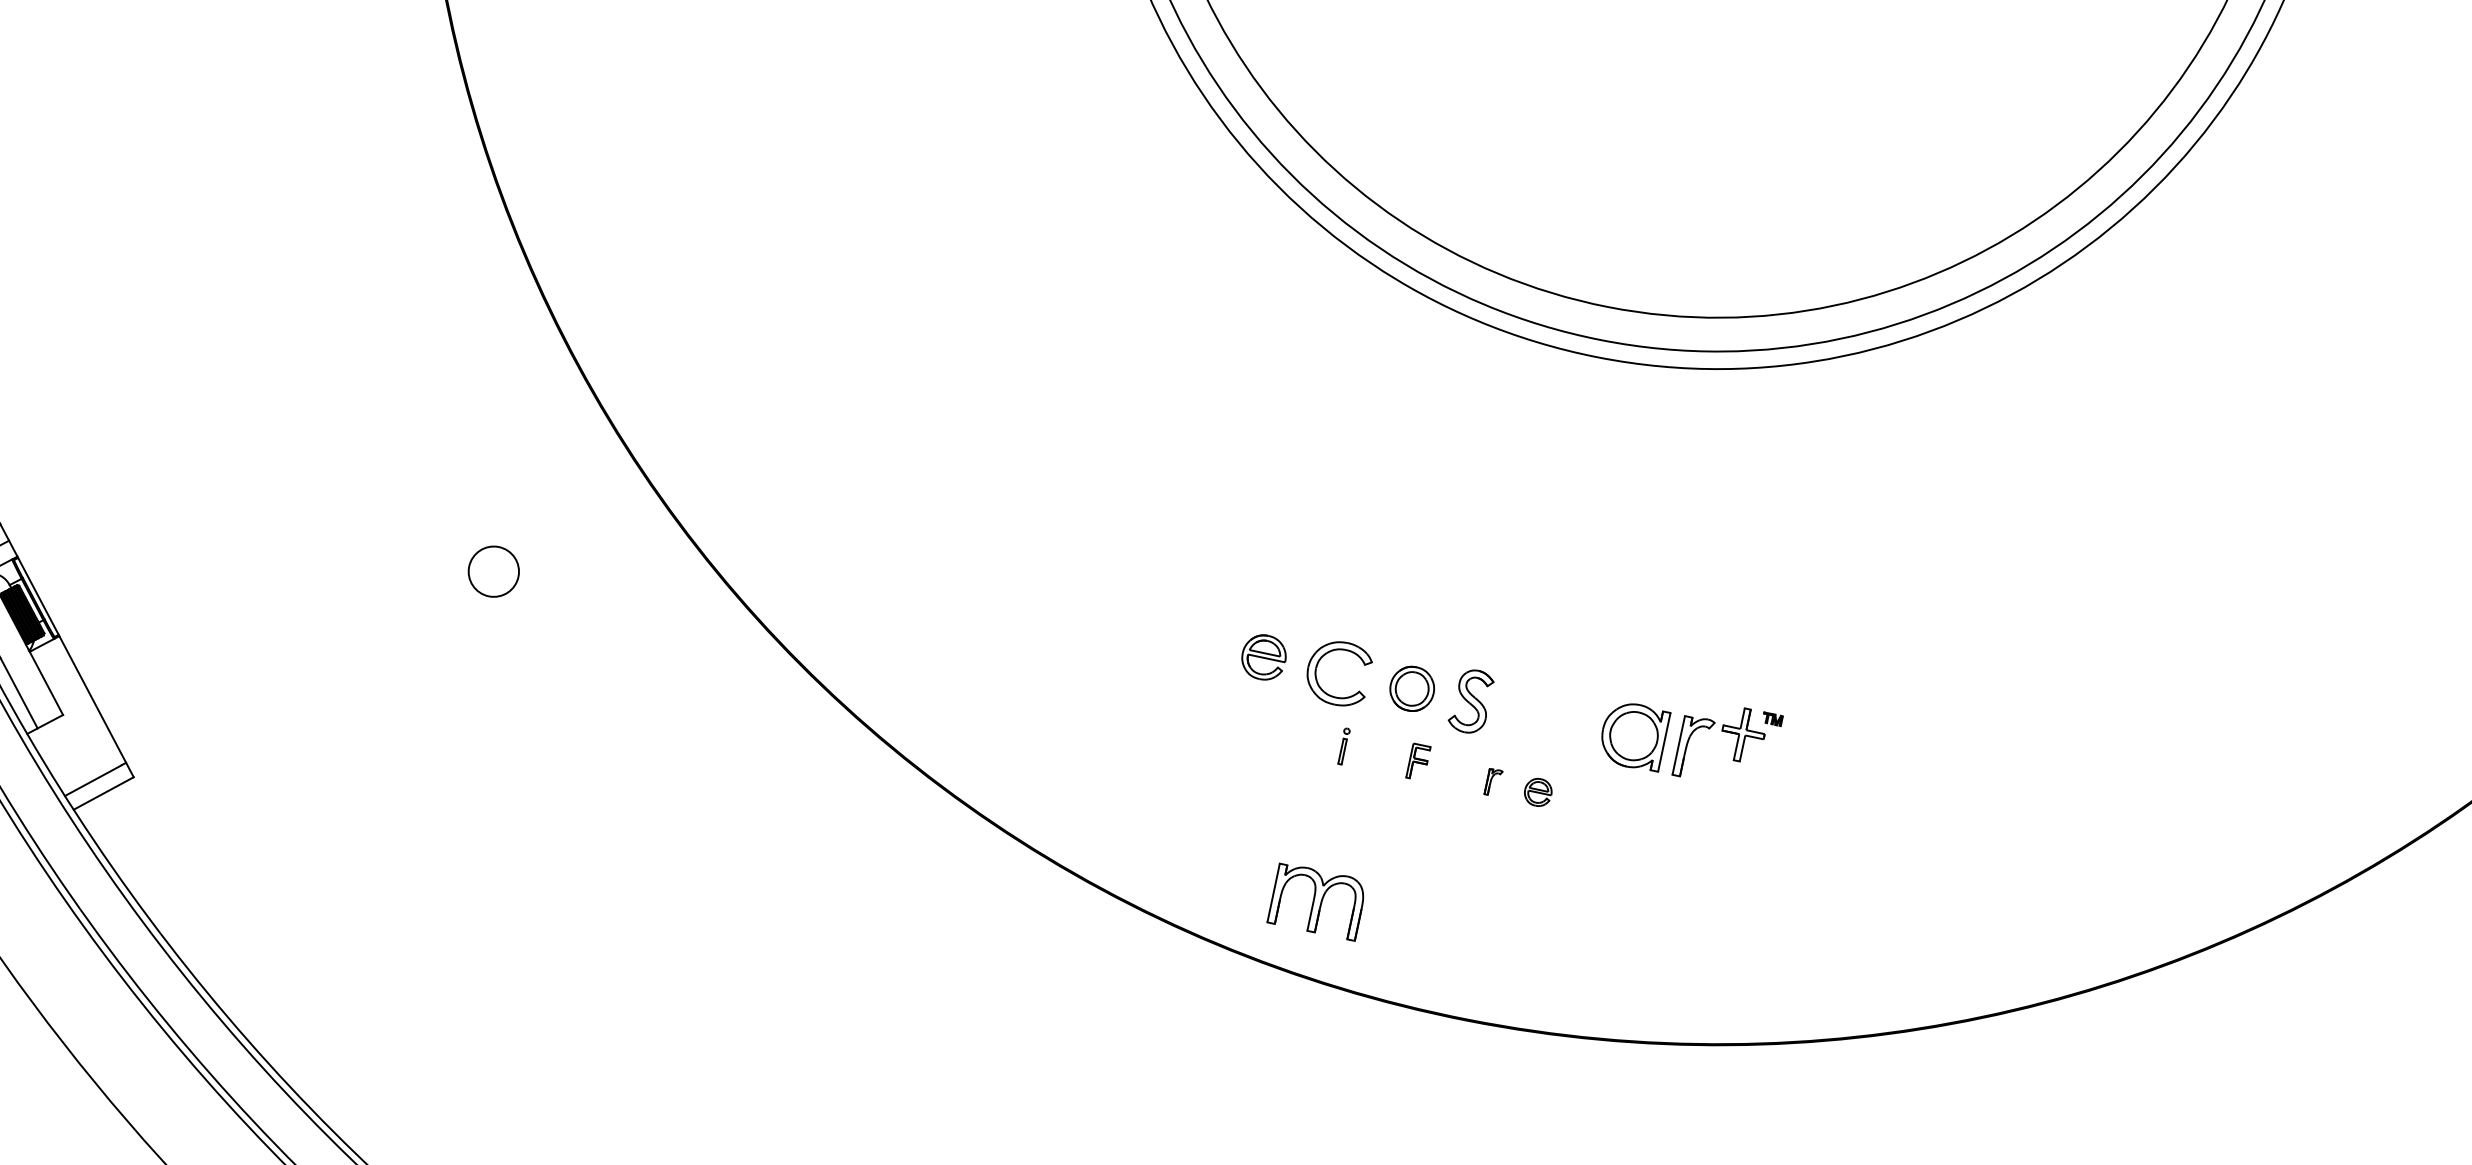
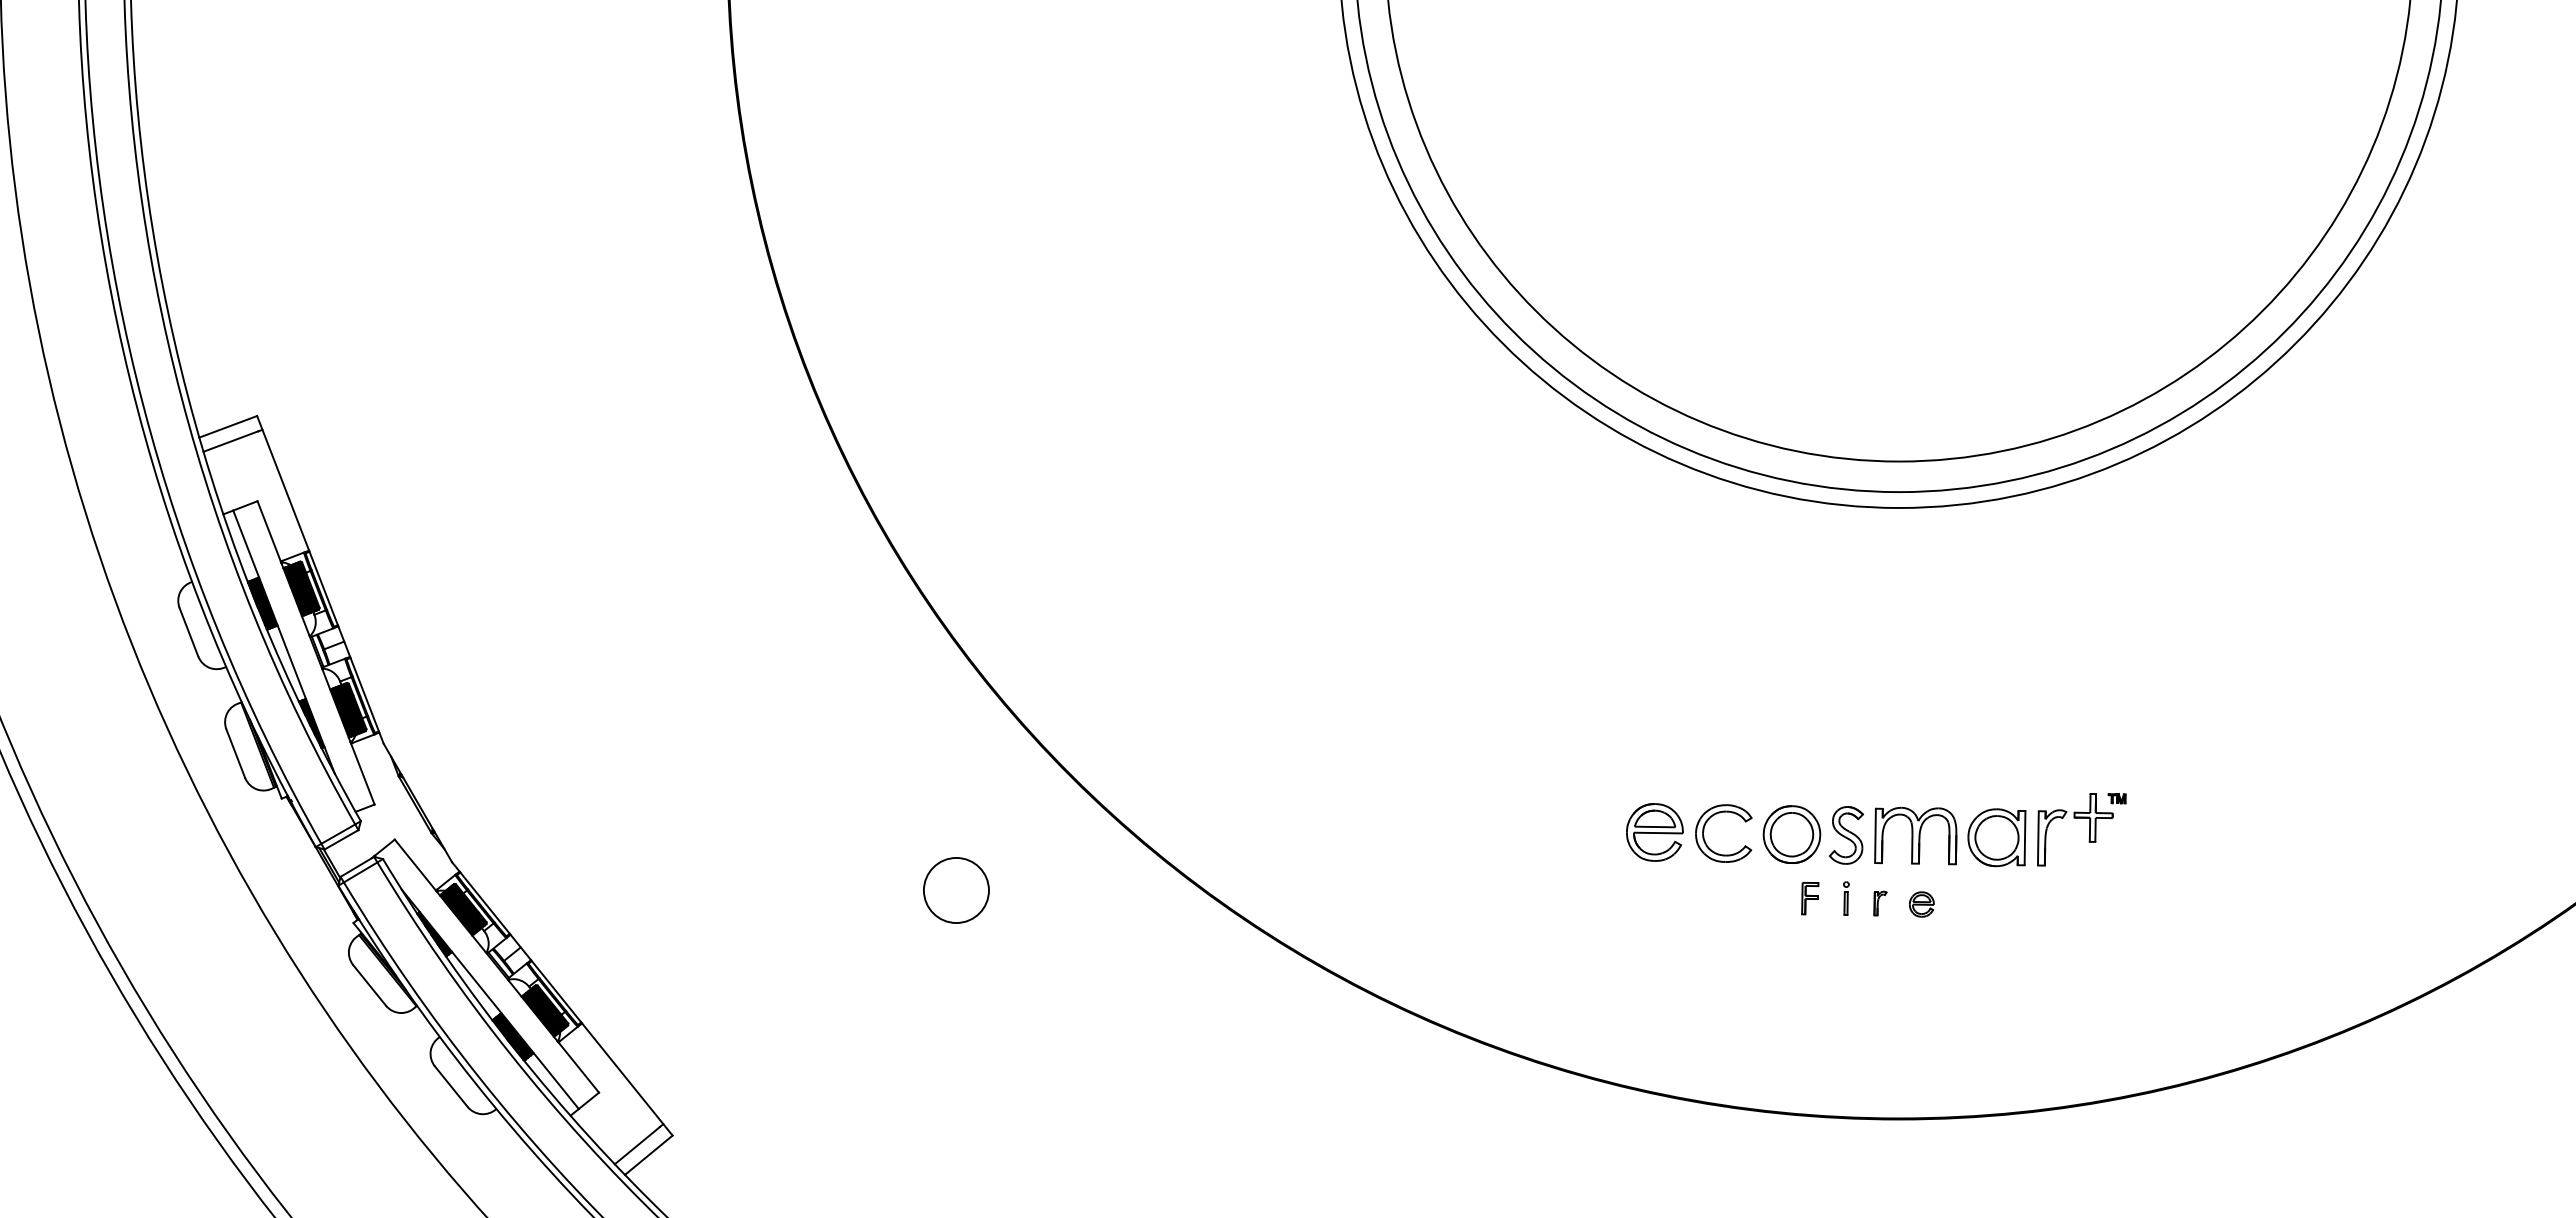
circle: (492, 571) -> (955, 890), size x1.43
part: (1263, 657) -> (1654, 832), size x1.43
part: (1411, 688) -> (1791, 834), size x1.43
part: (1344, 746) -> (1846, 898), moved
part: (1317, 901) -> (1915, 835), moved

